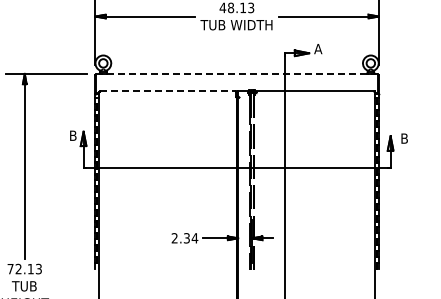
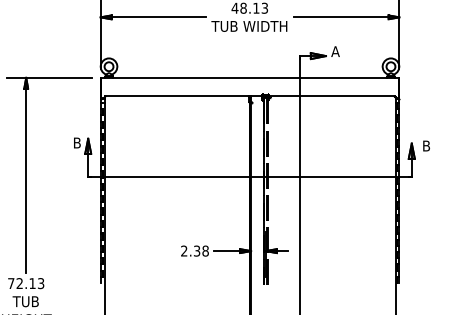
line: (237, 73) -> (250, 77), dashed -> solid
line: (168, 91) -> (177, 96), dashed -> solid
text: (194, 238) -> (205, 251), 2.34 -> 2.38

